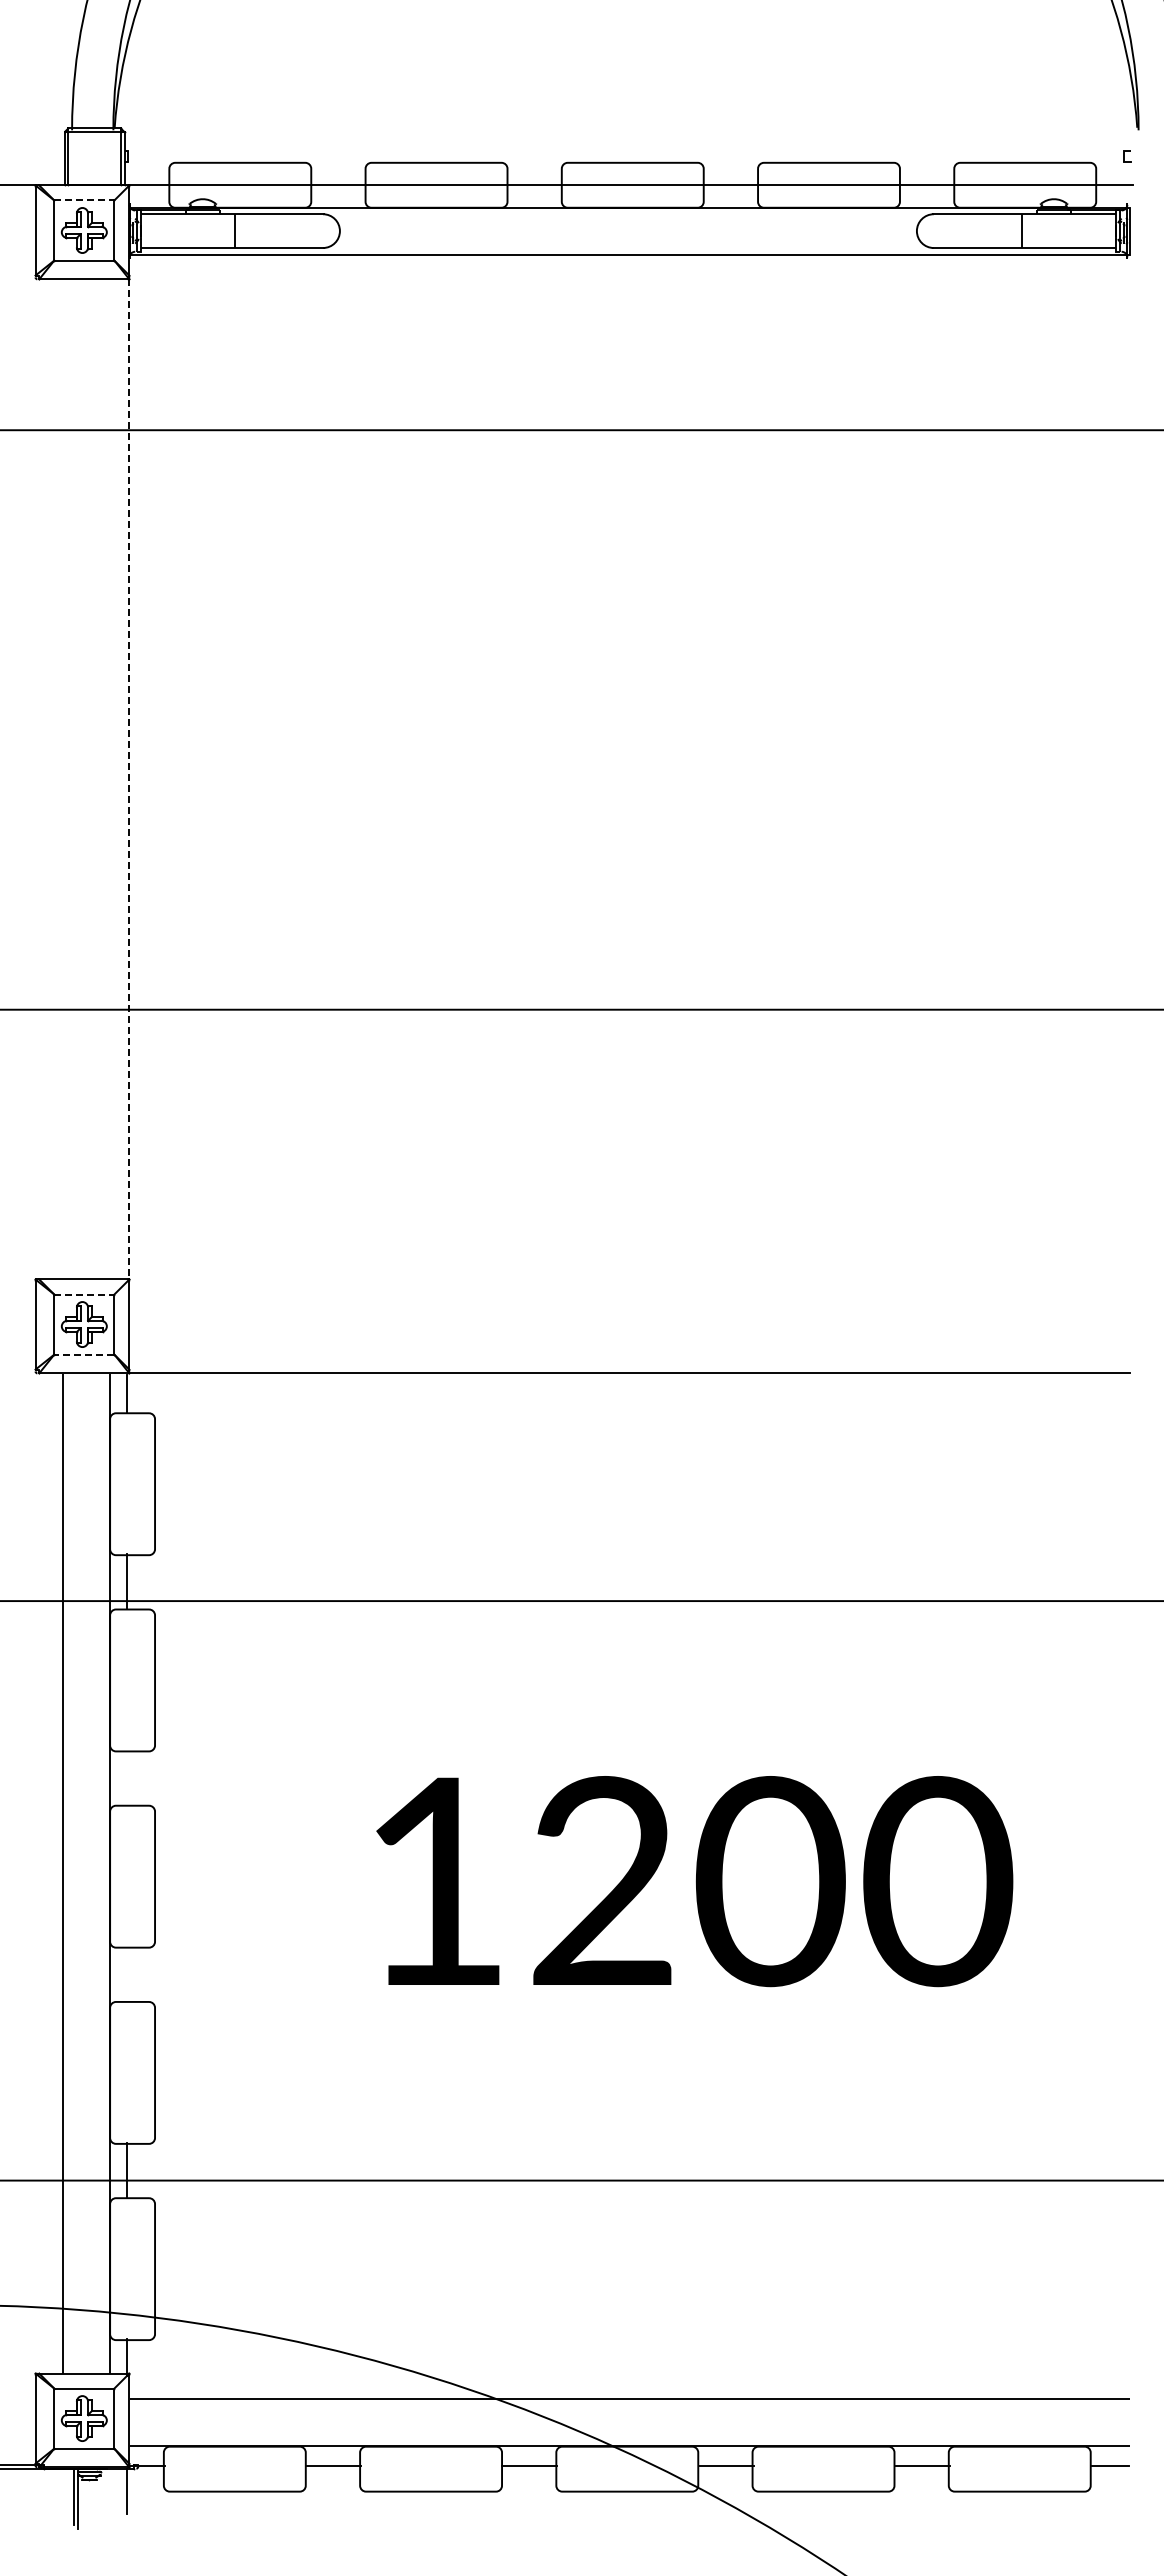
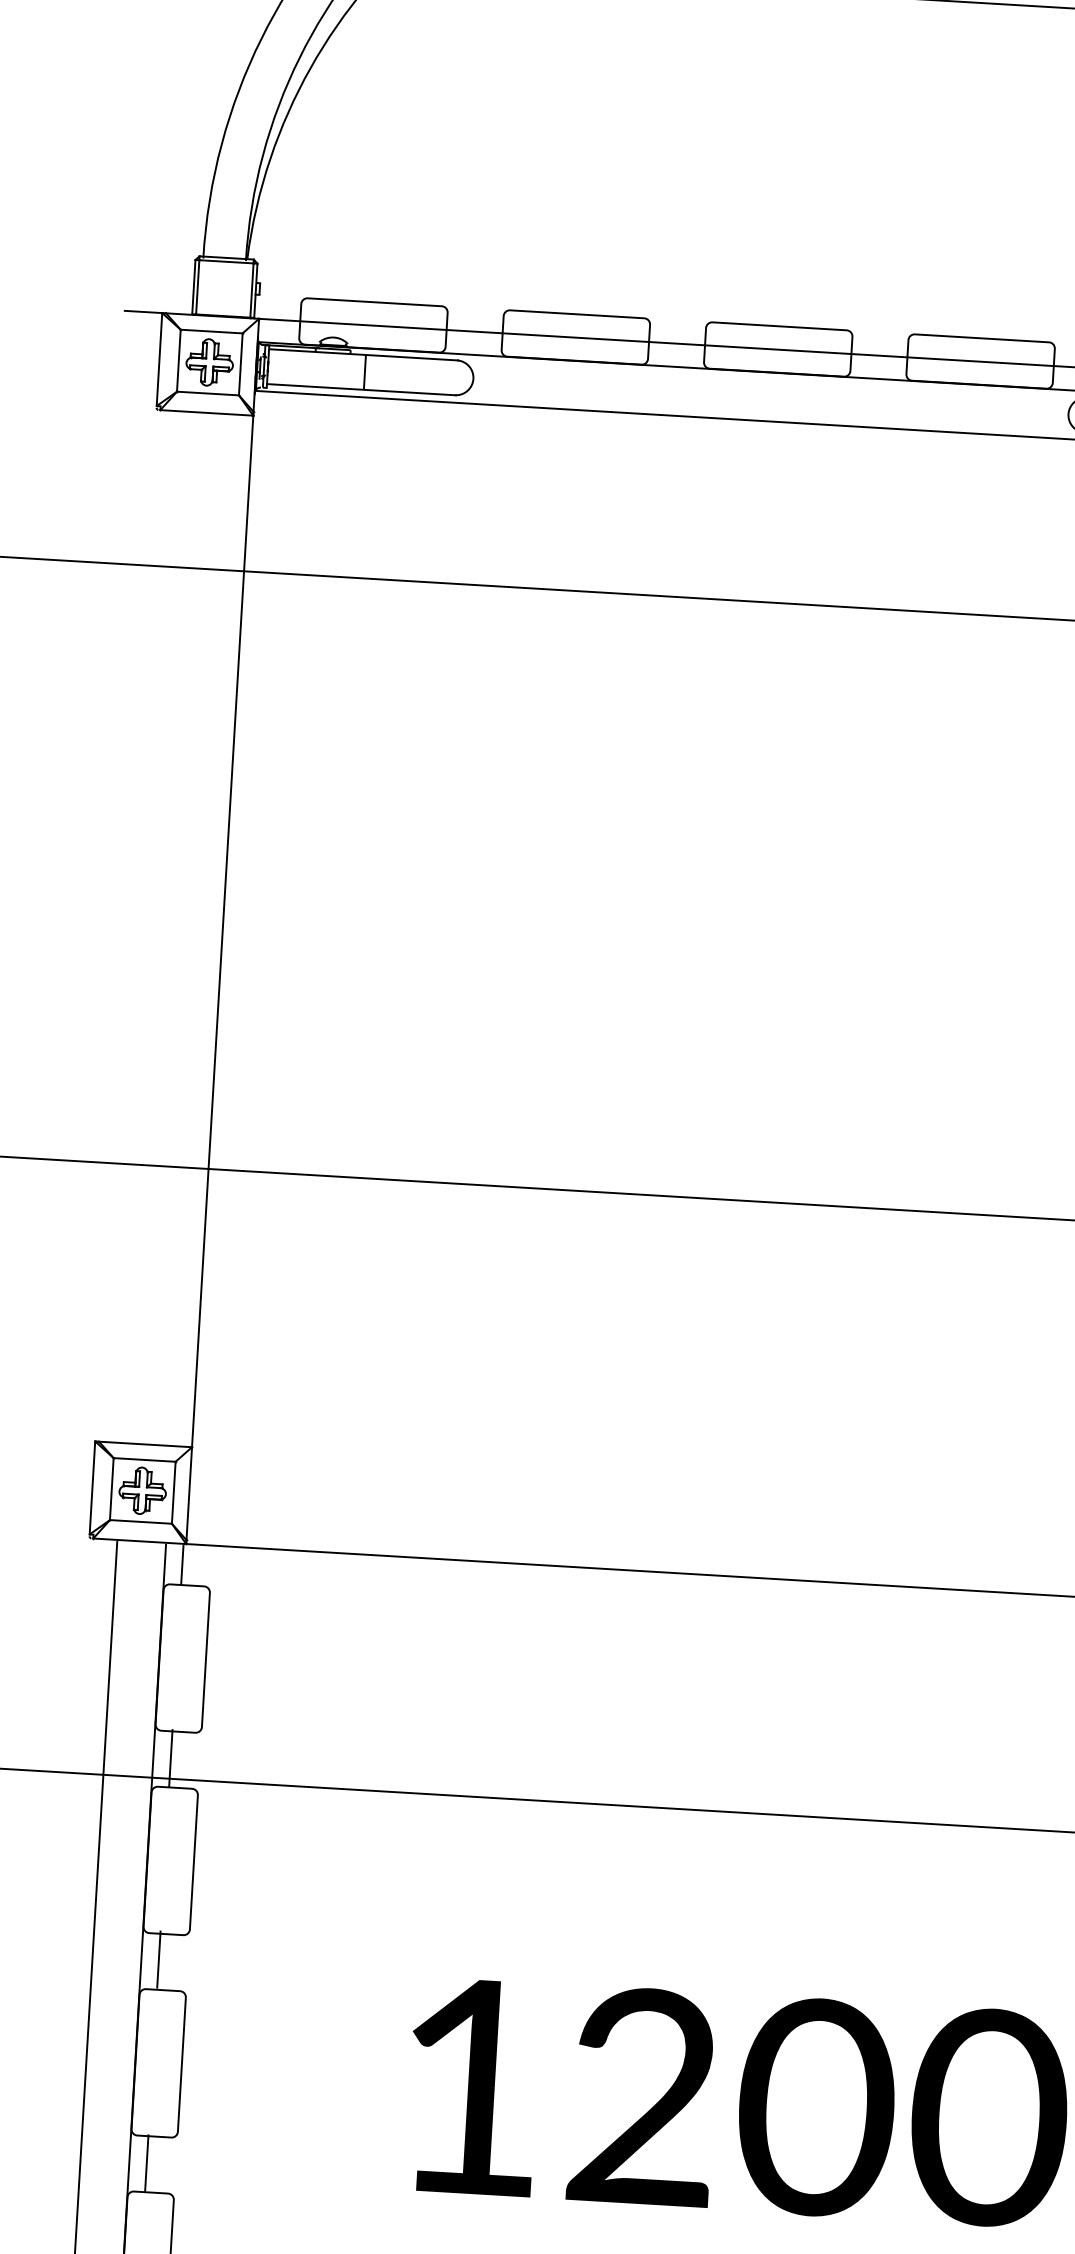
line: (84, 200) -> (211, 331), dashed -> solid
line: (129, 779) -> (222, 931), dashed -> solid
line: (84, 1294) -> (144, 1459), dashed -> solid
line: (83, 1354) -> (140, 1521), dashed -> solid
line: (126, 1776) -> (158, 1959), added
line: (126, 1973) -> (146, 2162), added

